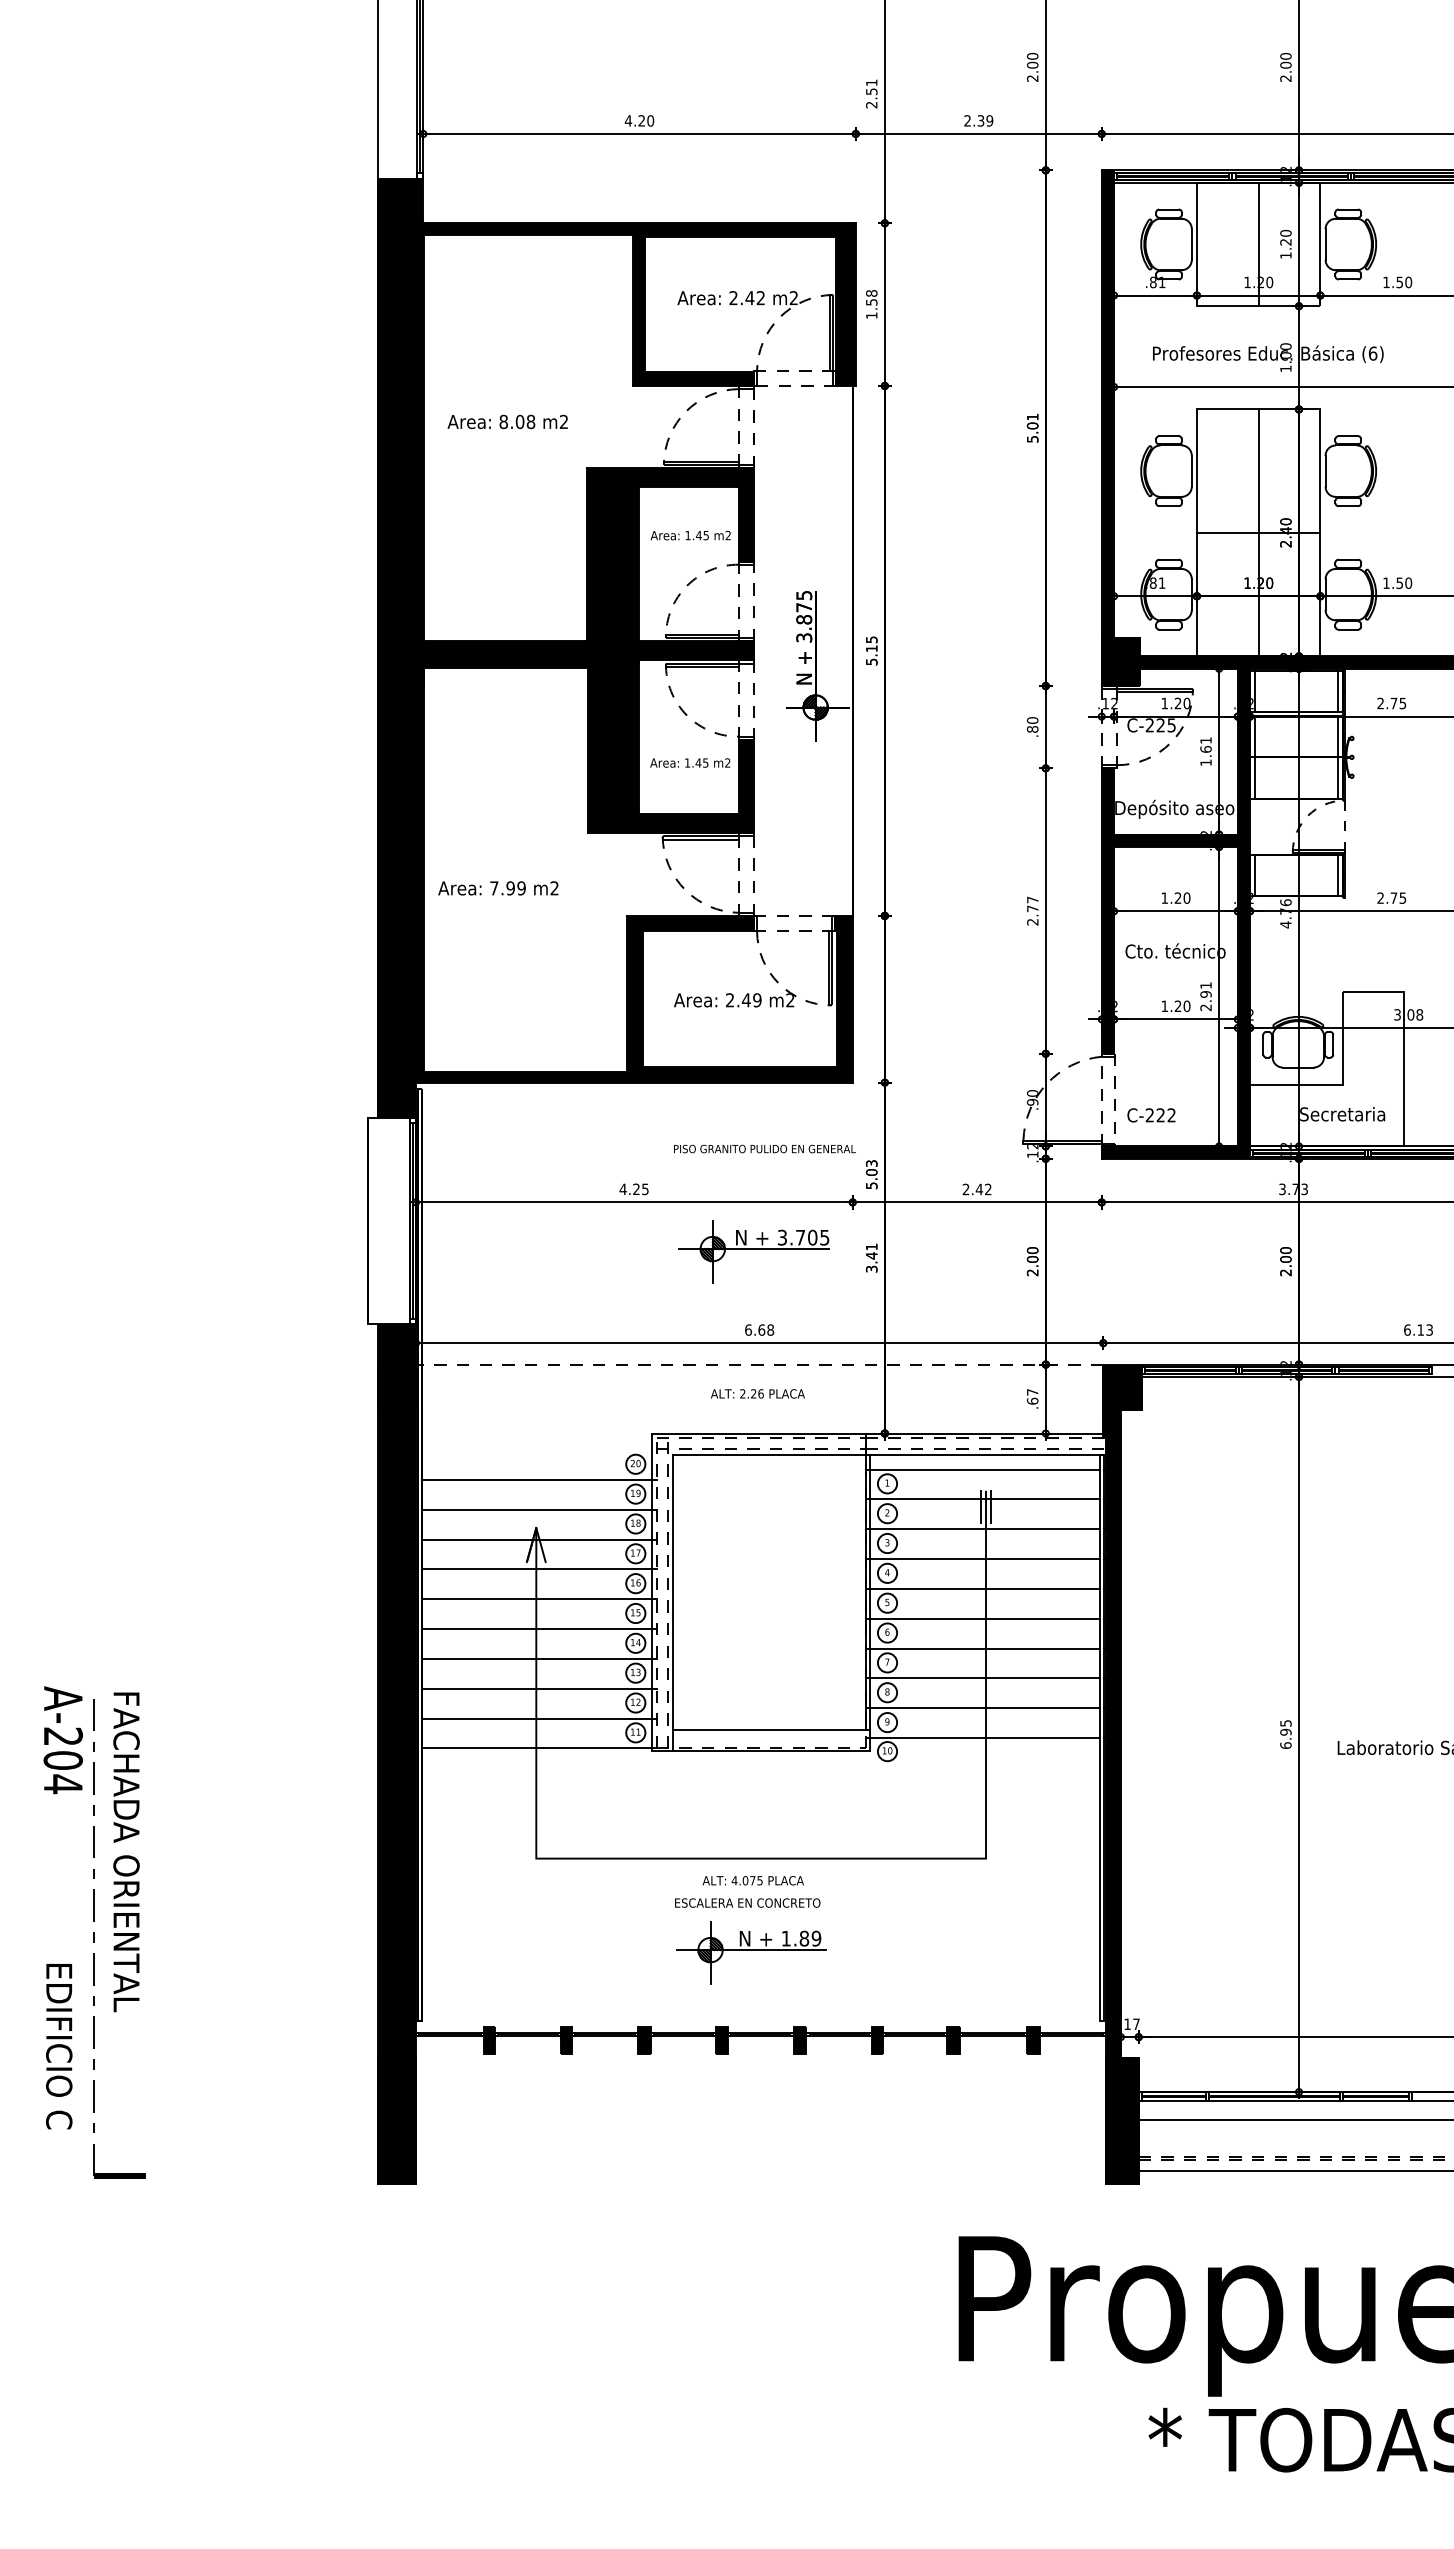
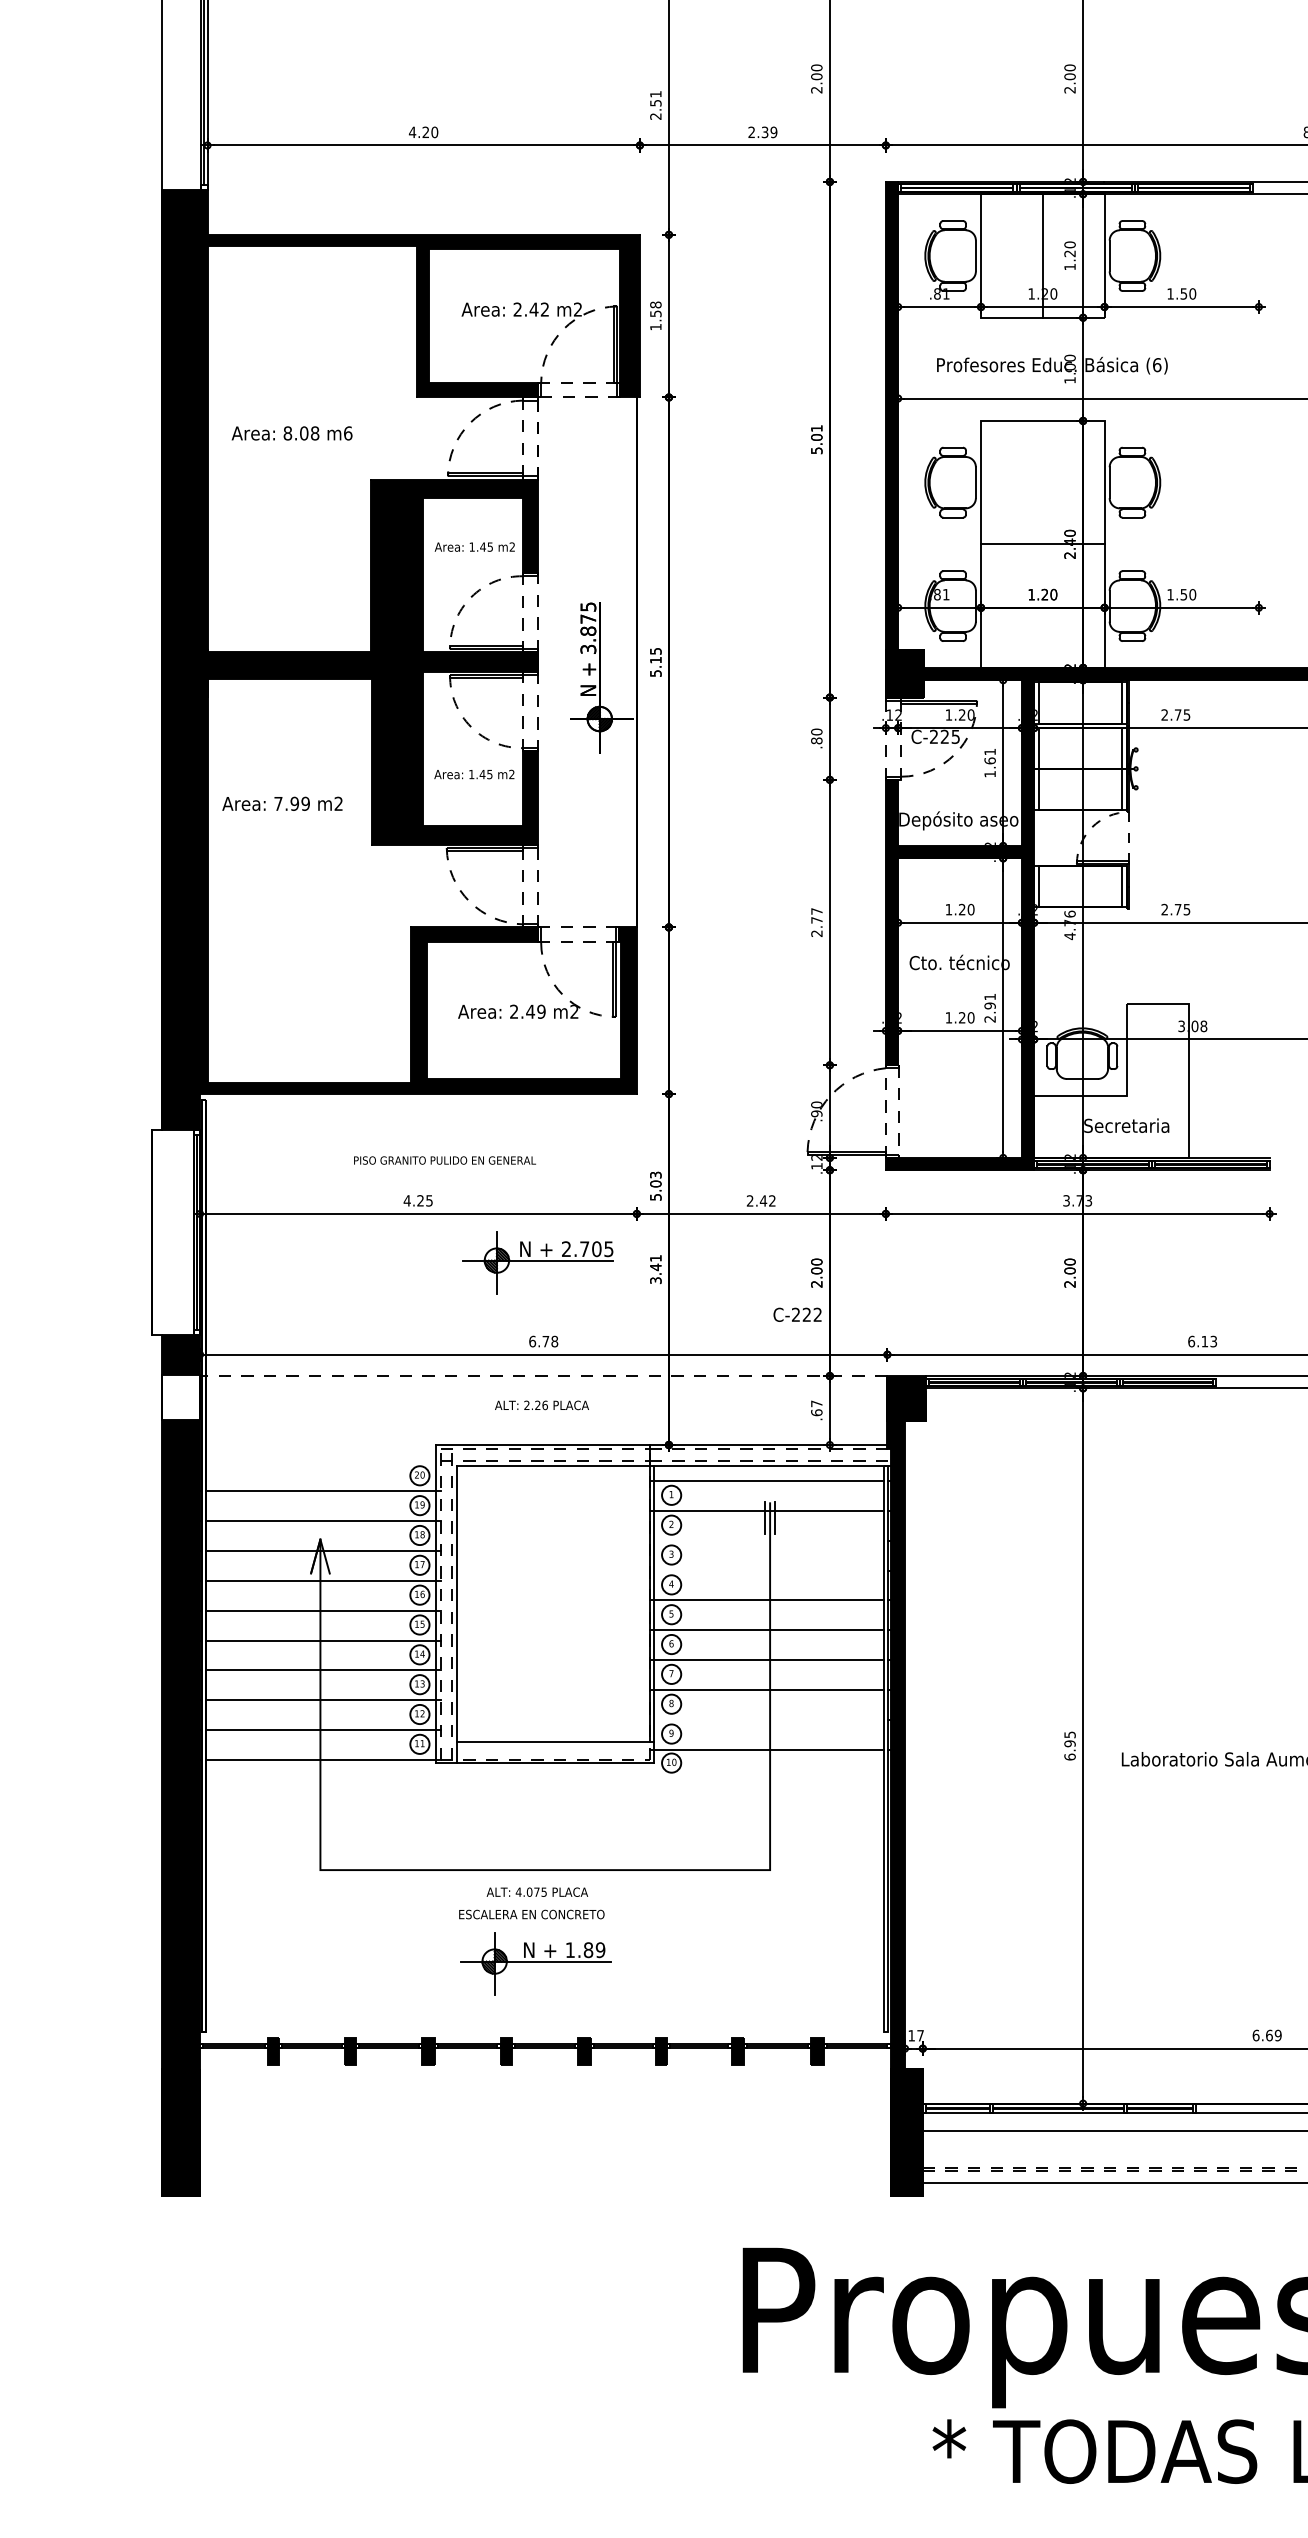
text: (563, 421) -> (347, 433), m2 -> m6
line: (1258, 532) -> (1042, 544), removed
text: (498, 888) -> (282, 804), moved
text: (1151, 1115) -> (797, 1315), moved
text: (764, 1148) -> (444, 1160), moved
text: (782, 1237) -> (566, 1249), 3.705 -> 2.705
text: (761, 1329) -> (545, 1341), 6.68 -> 6.78
fill: (396, 1385) -> (180, 1397), removed
line: (982, 1529) -> (766, 1541), removed
line: (982, 1559) -> (766, 1571), removed
line: (982, 1708) -> (766, 1720), removed

